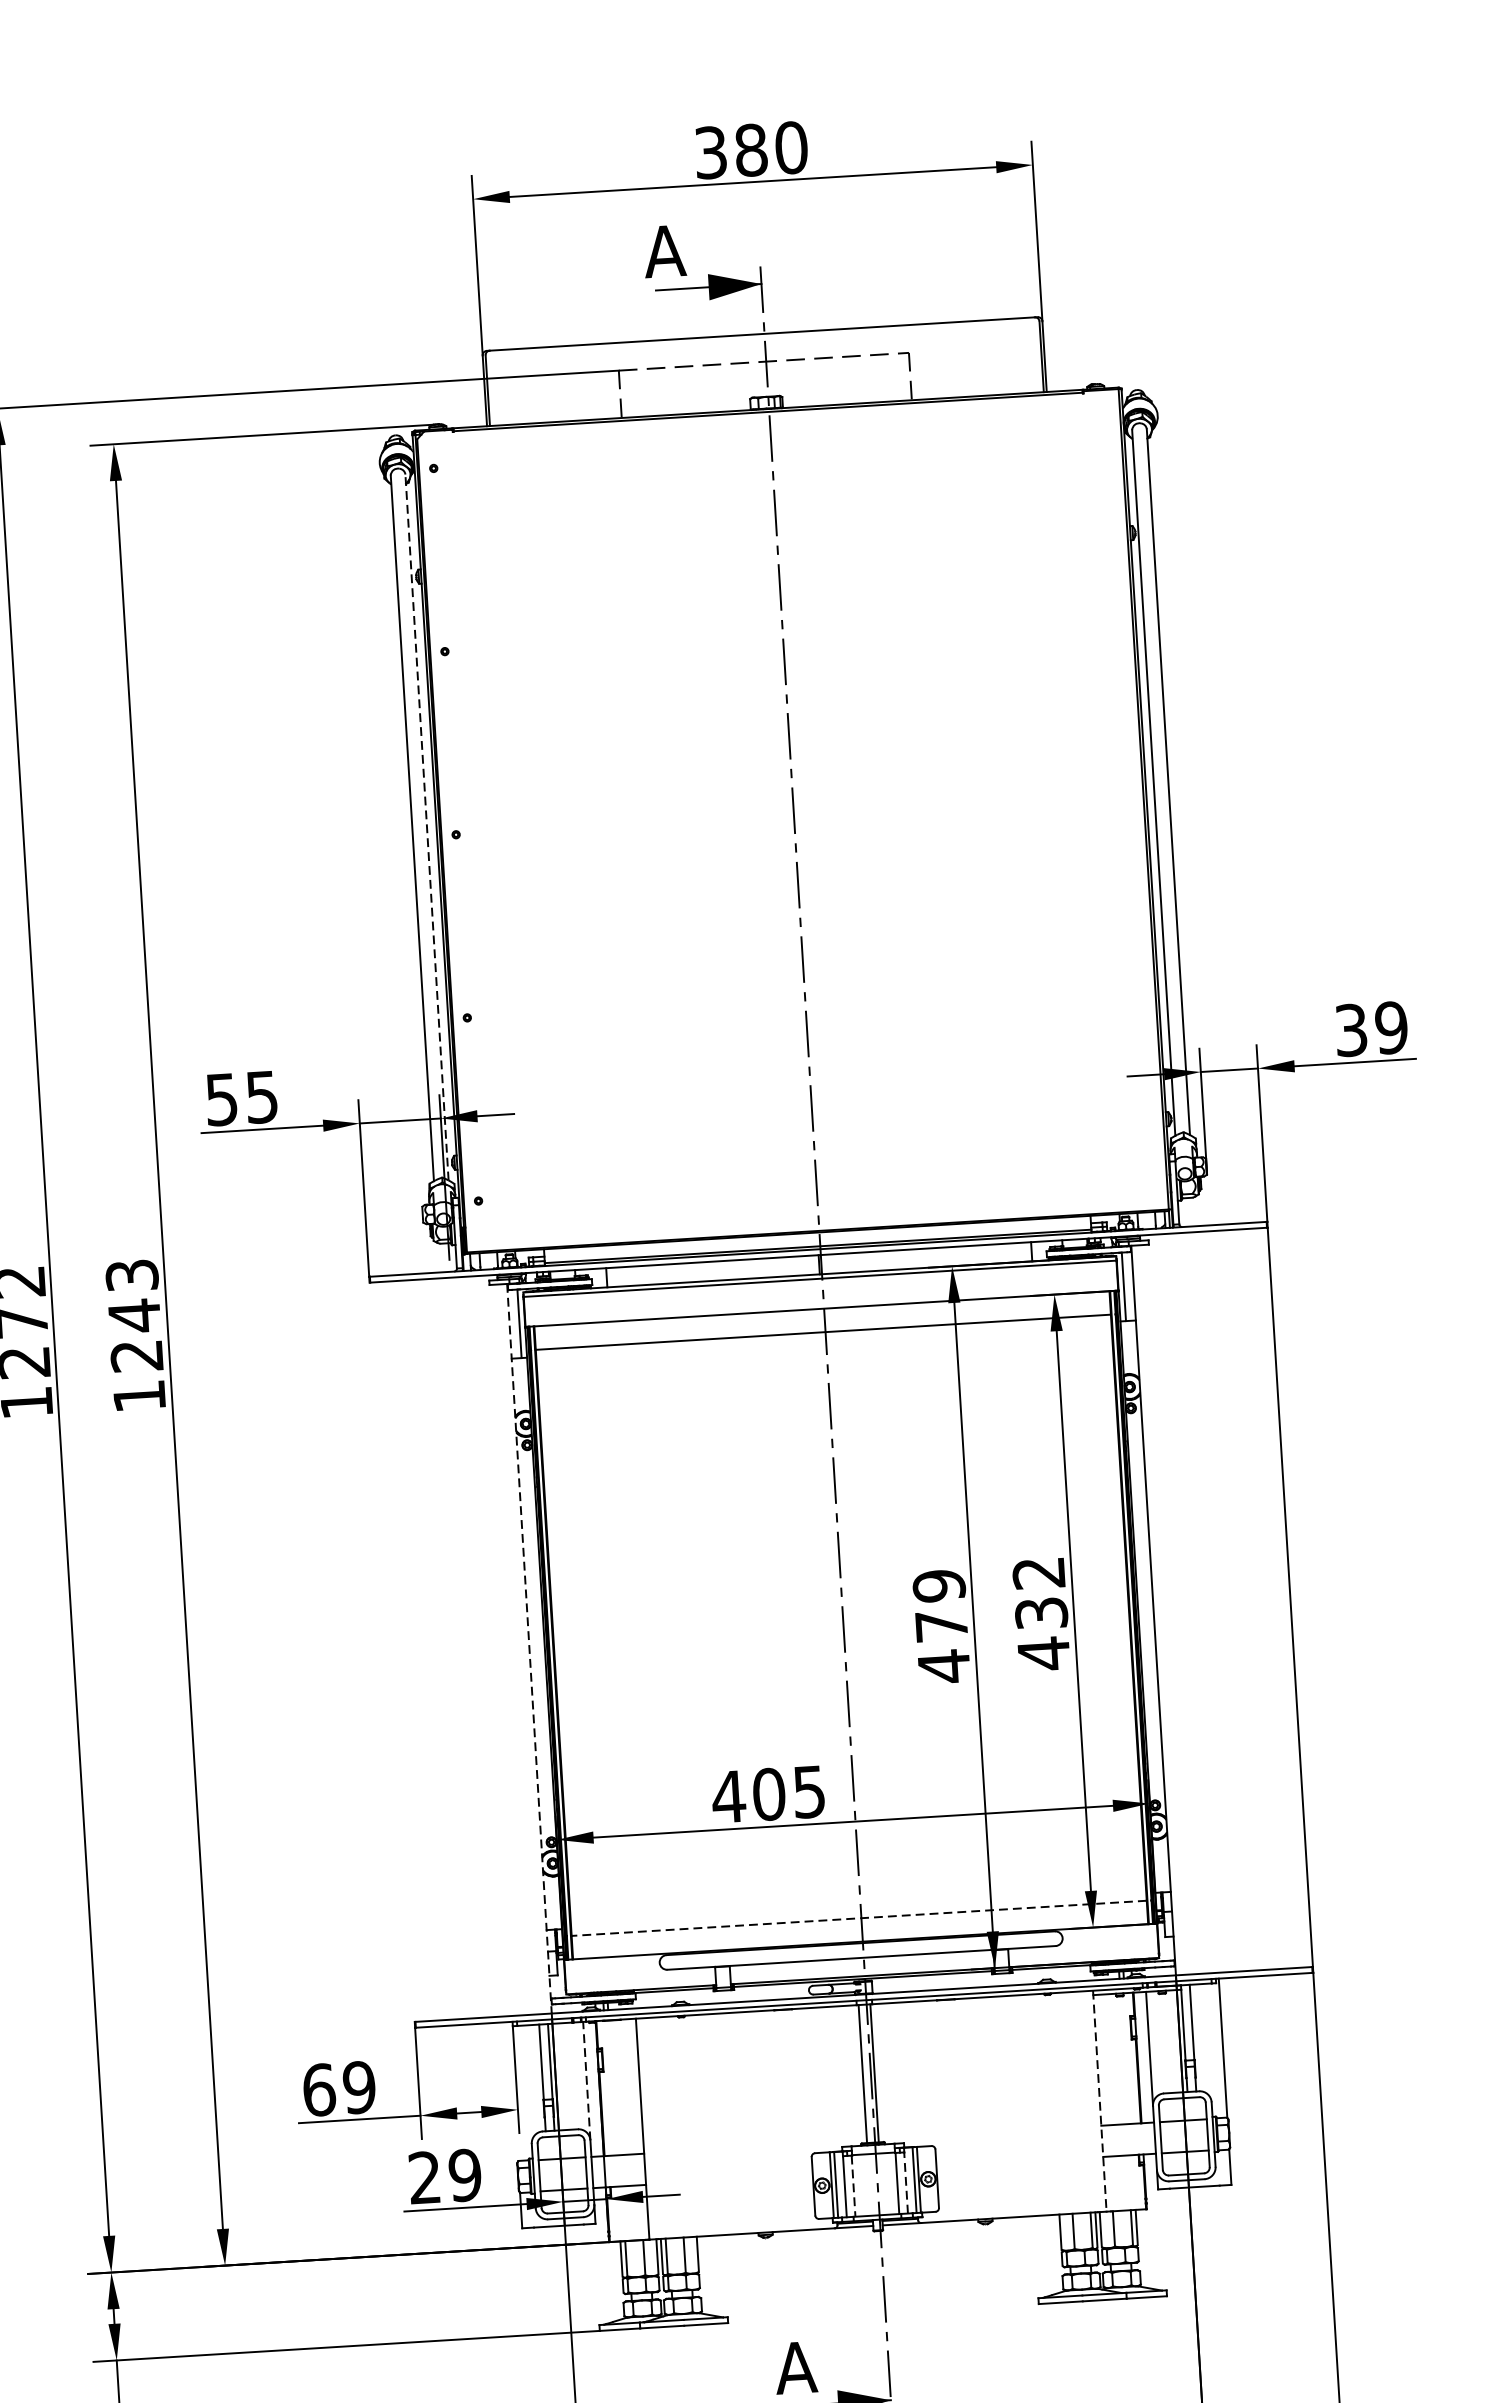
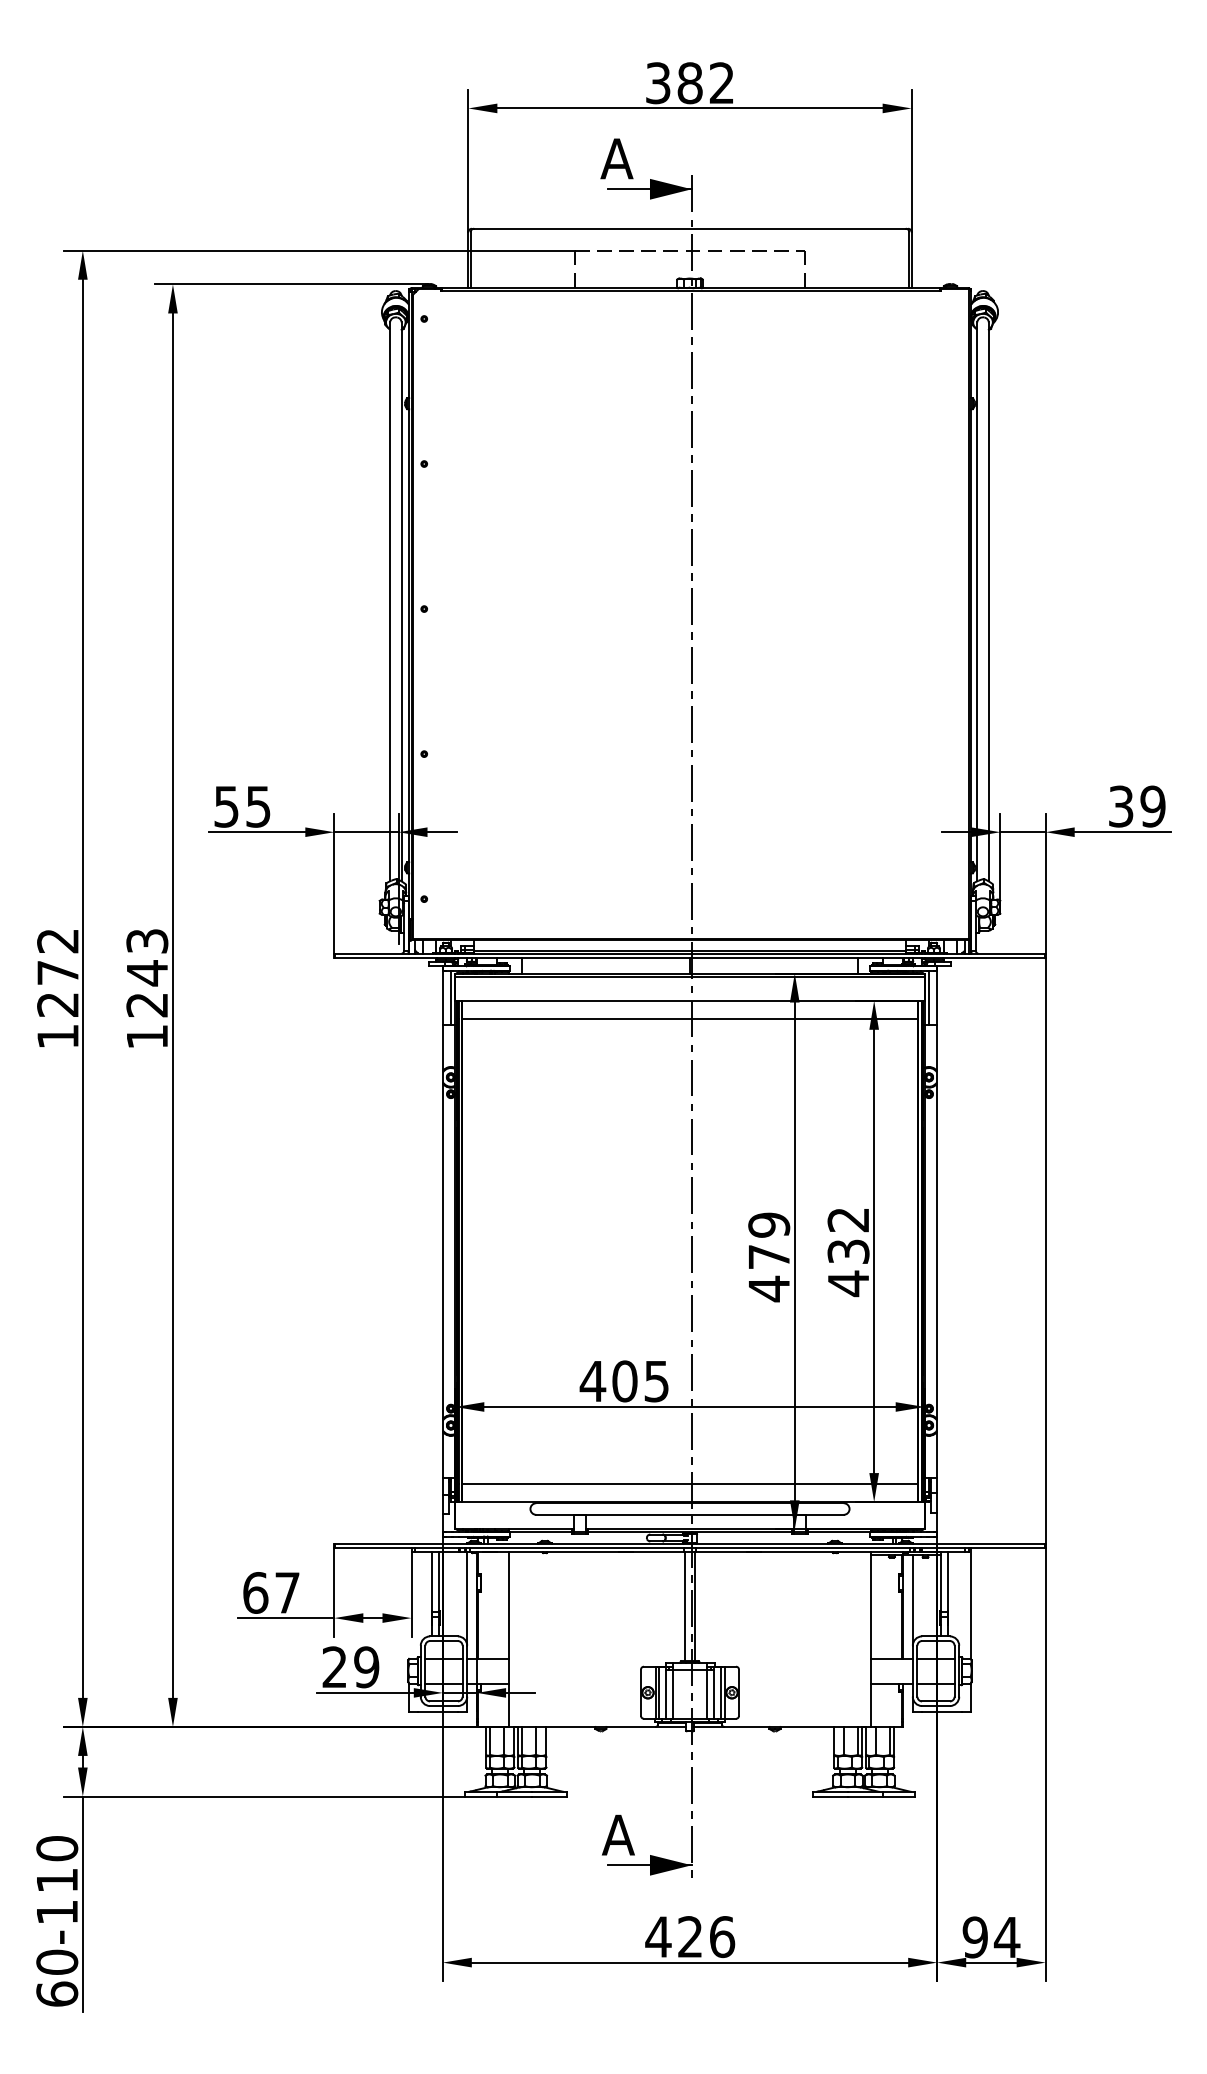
text: (790, 148) -> (721, 83), 380 -> 382
line: (426, 826) -> (401, 601), dashed -> solid
line: (529, 1648) -> (442, 1254), dashed -> solid
line: (859, 1918) -> (690, 1483), dashed -> solid
line: (587, 2080) -> (467, 1598), dashed -> solid
text: (358, 2087) -> (286, 1592), 69 -> 67
line: (1100, 2101) -> (871, 1639), dashed -> solid
line: (906, 2182) -> (714, 1694), dashed -> solid
line: (853, 2187) -> (672, 1695), dashed -> solid

